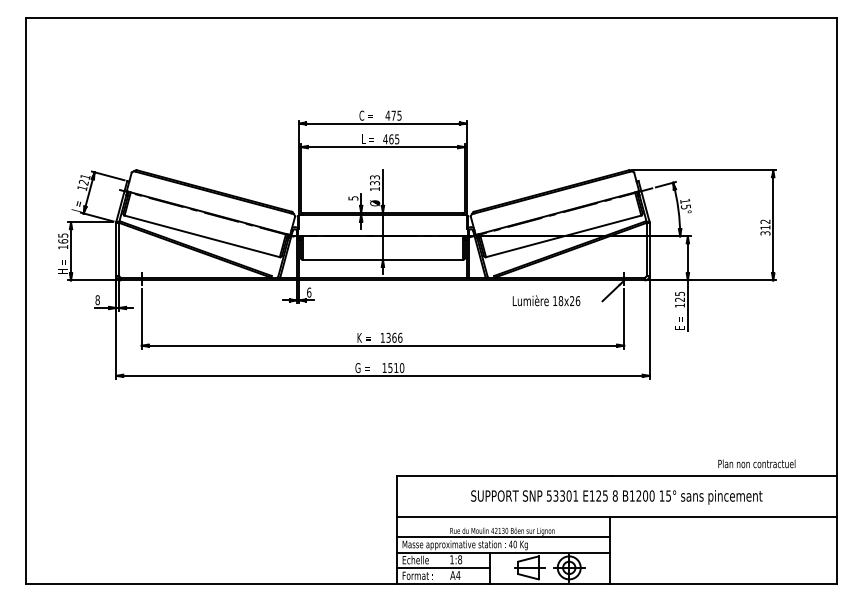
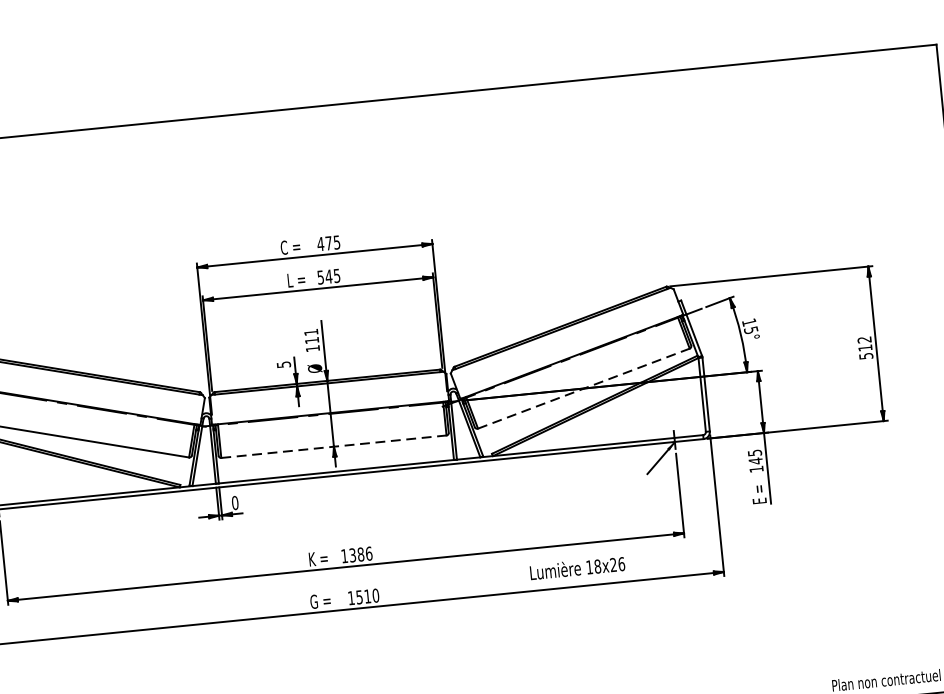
text: (388, 139) -> (324, 277), 465 -> 545
text: (375, 180) -> (312, 336), 133 -> 111
text: (764, 233) -> (864, 356), 312 -> 512
line: (564, 236) -> (585, 388), solid -> dashed
line: (383, 259) -> (334, 446), solid -> dashed
text: (309, 292) -> (235, 502), 6 -> 0
text: (679, 299) -> (755, 460), 125 -> 145
text: (546, 300) -> (577, 567), moved
text: (394, 337) -> (360, 553), 1366 -> 1386

